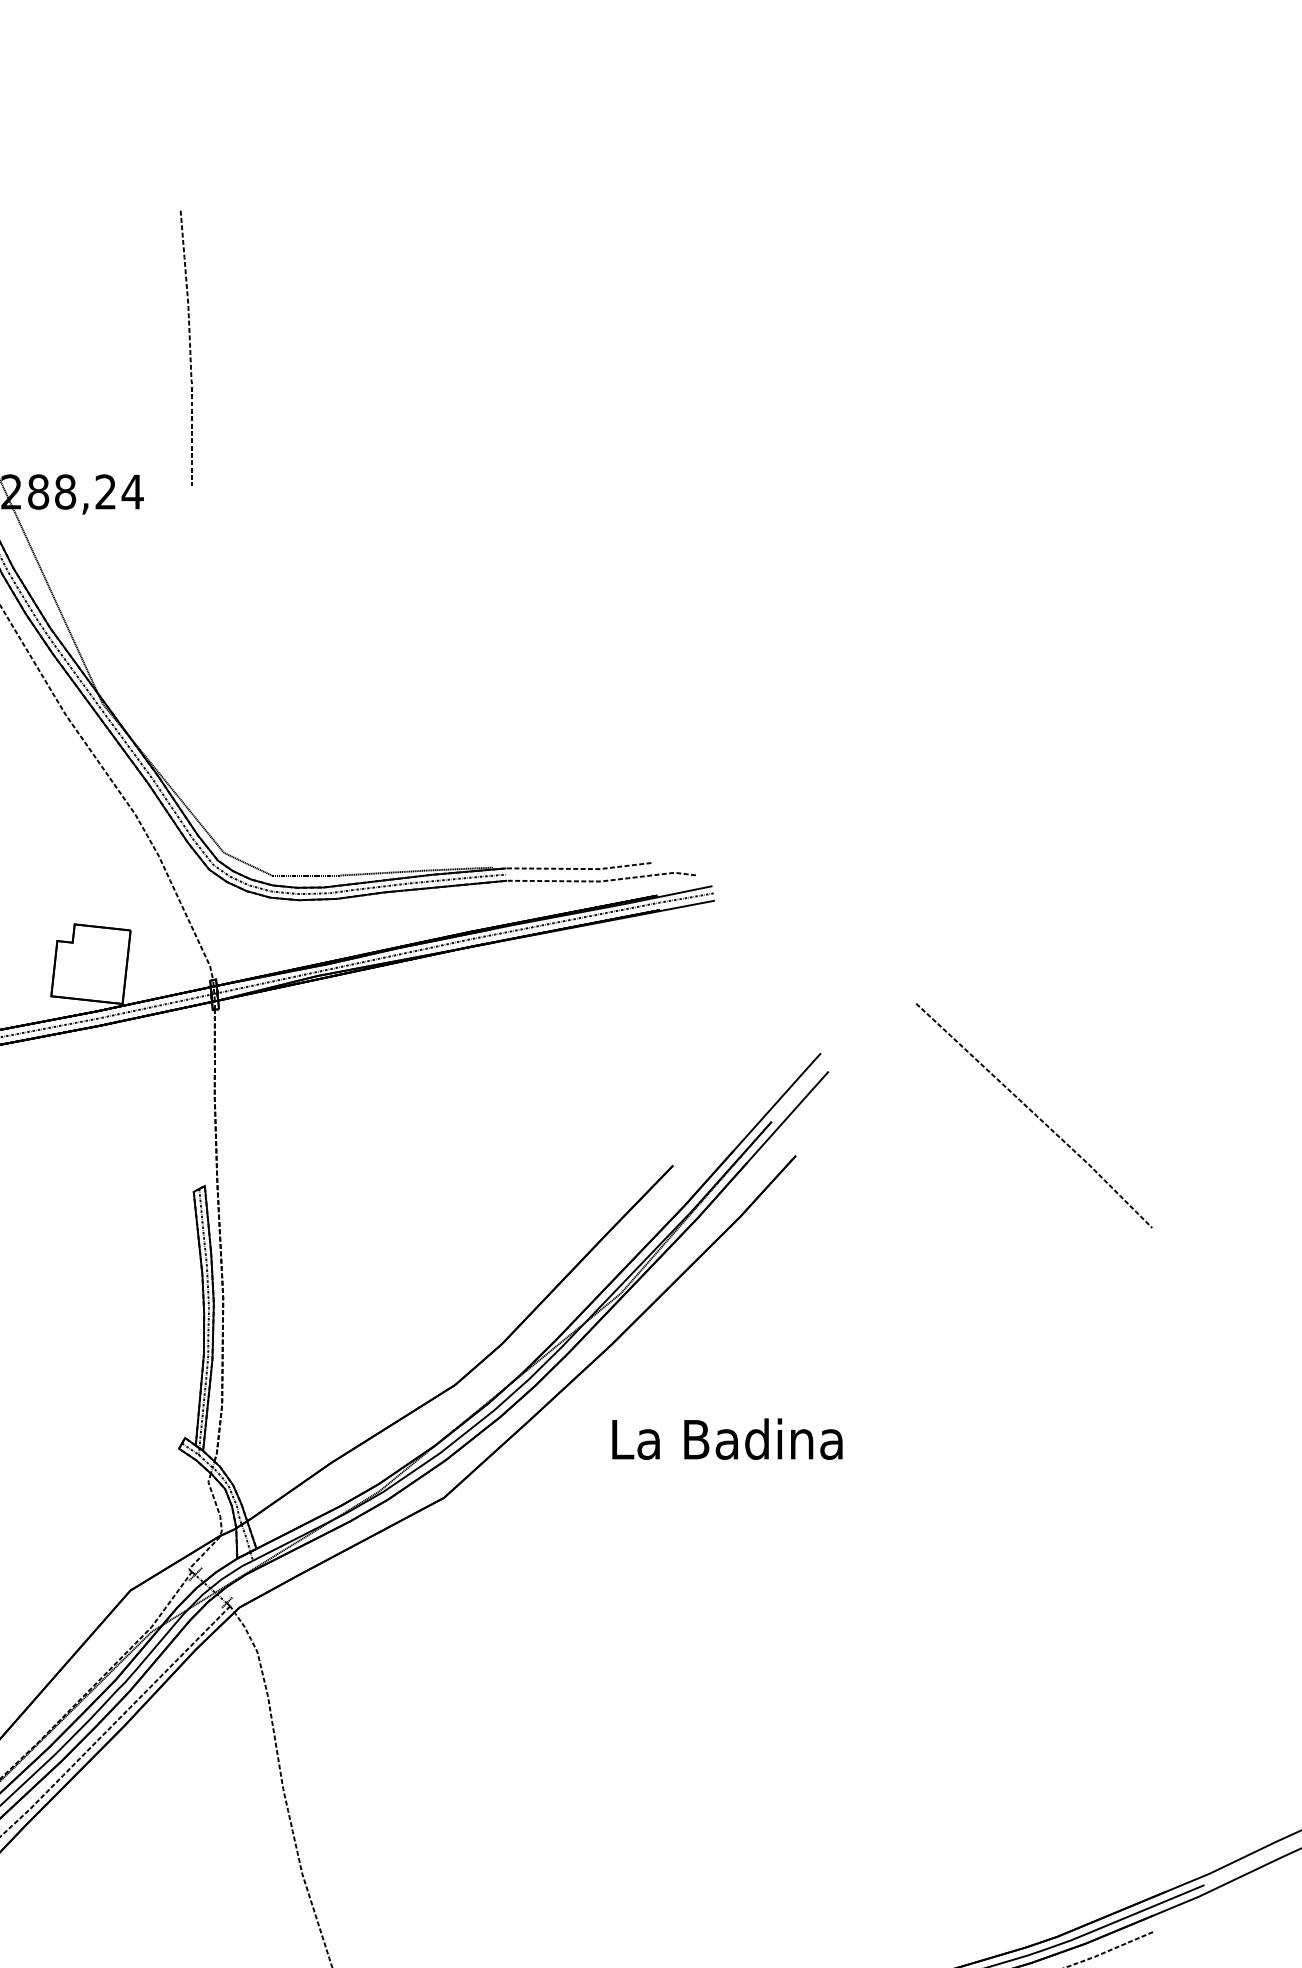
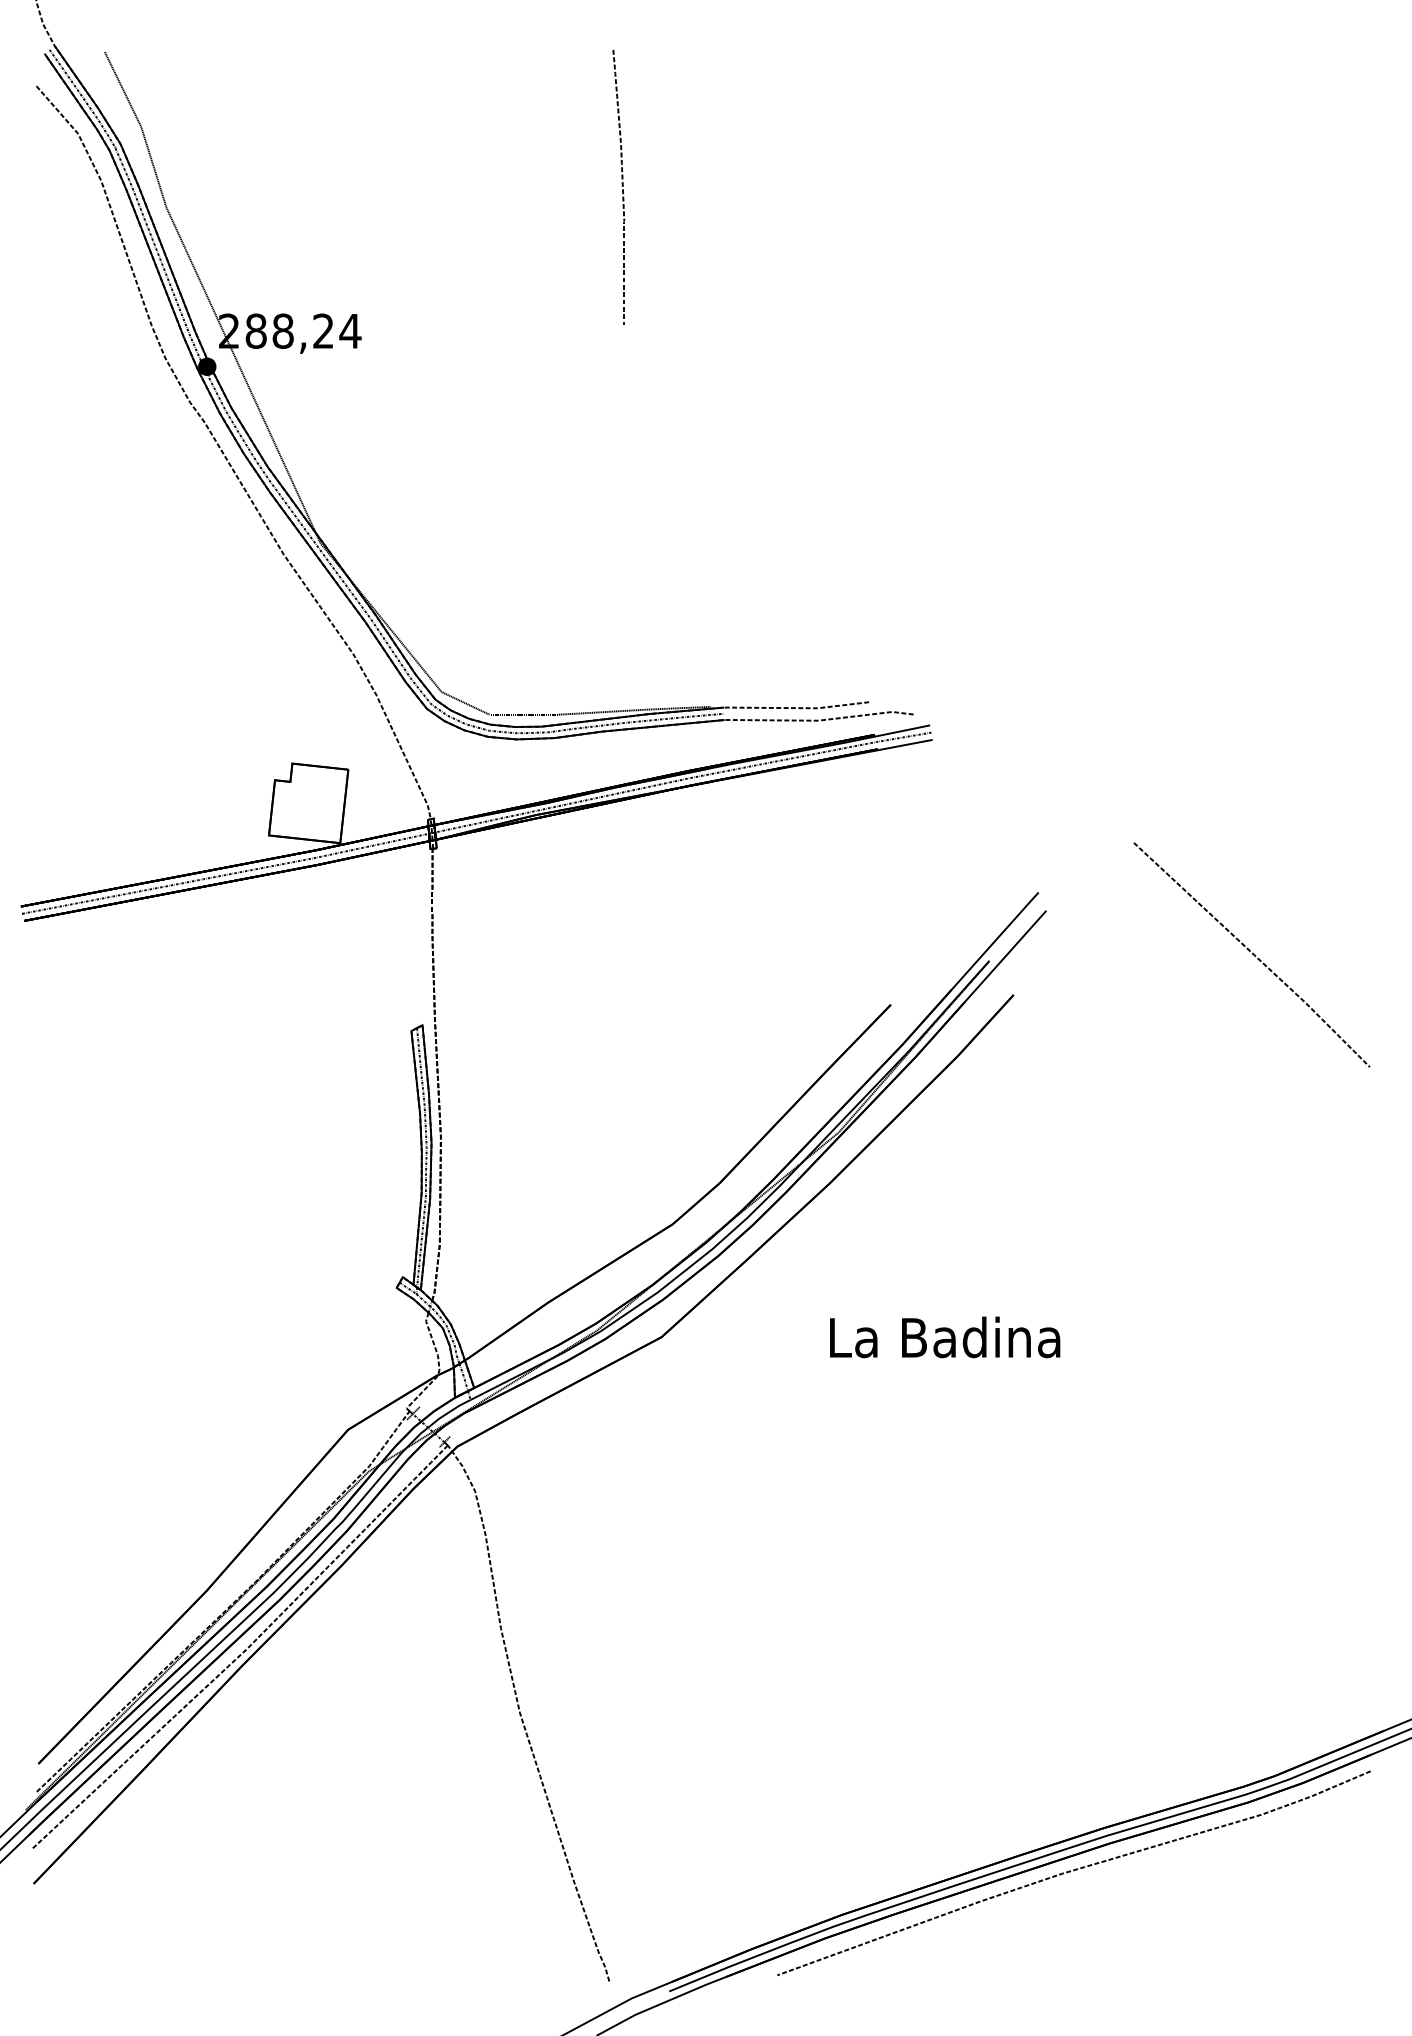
curve: (188, 346) -> (621, 185), moved
text: (727, 1439) -> (945, 1337), moved

